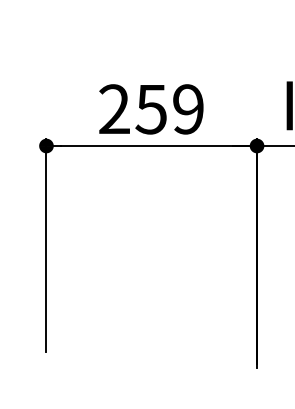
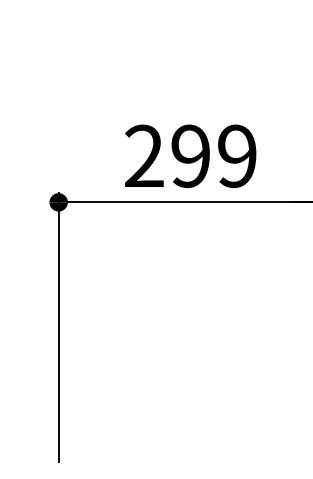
text: (150, 109) -> (189, 156), 259 -> 299

